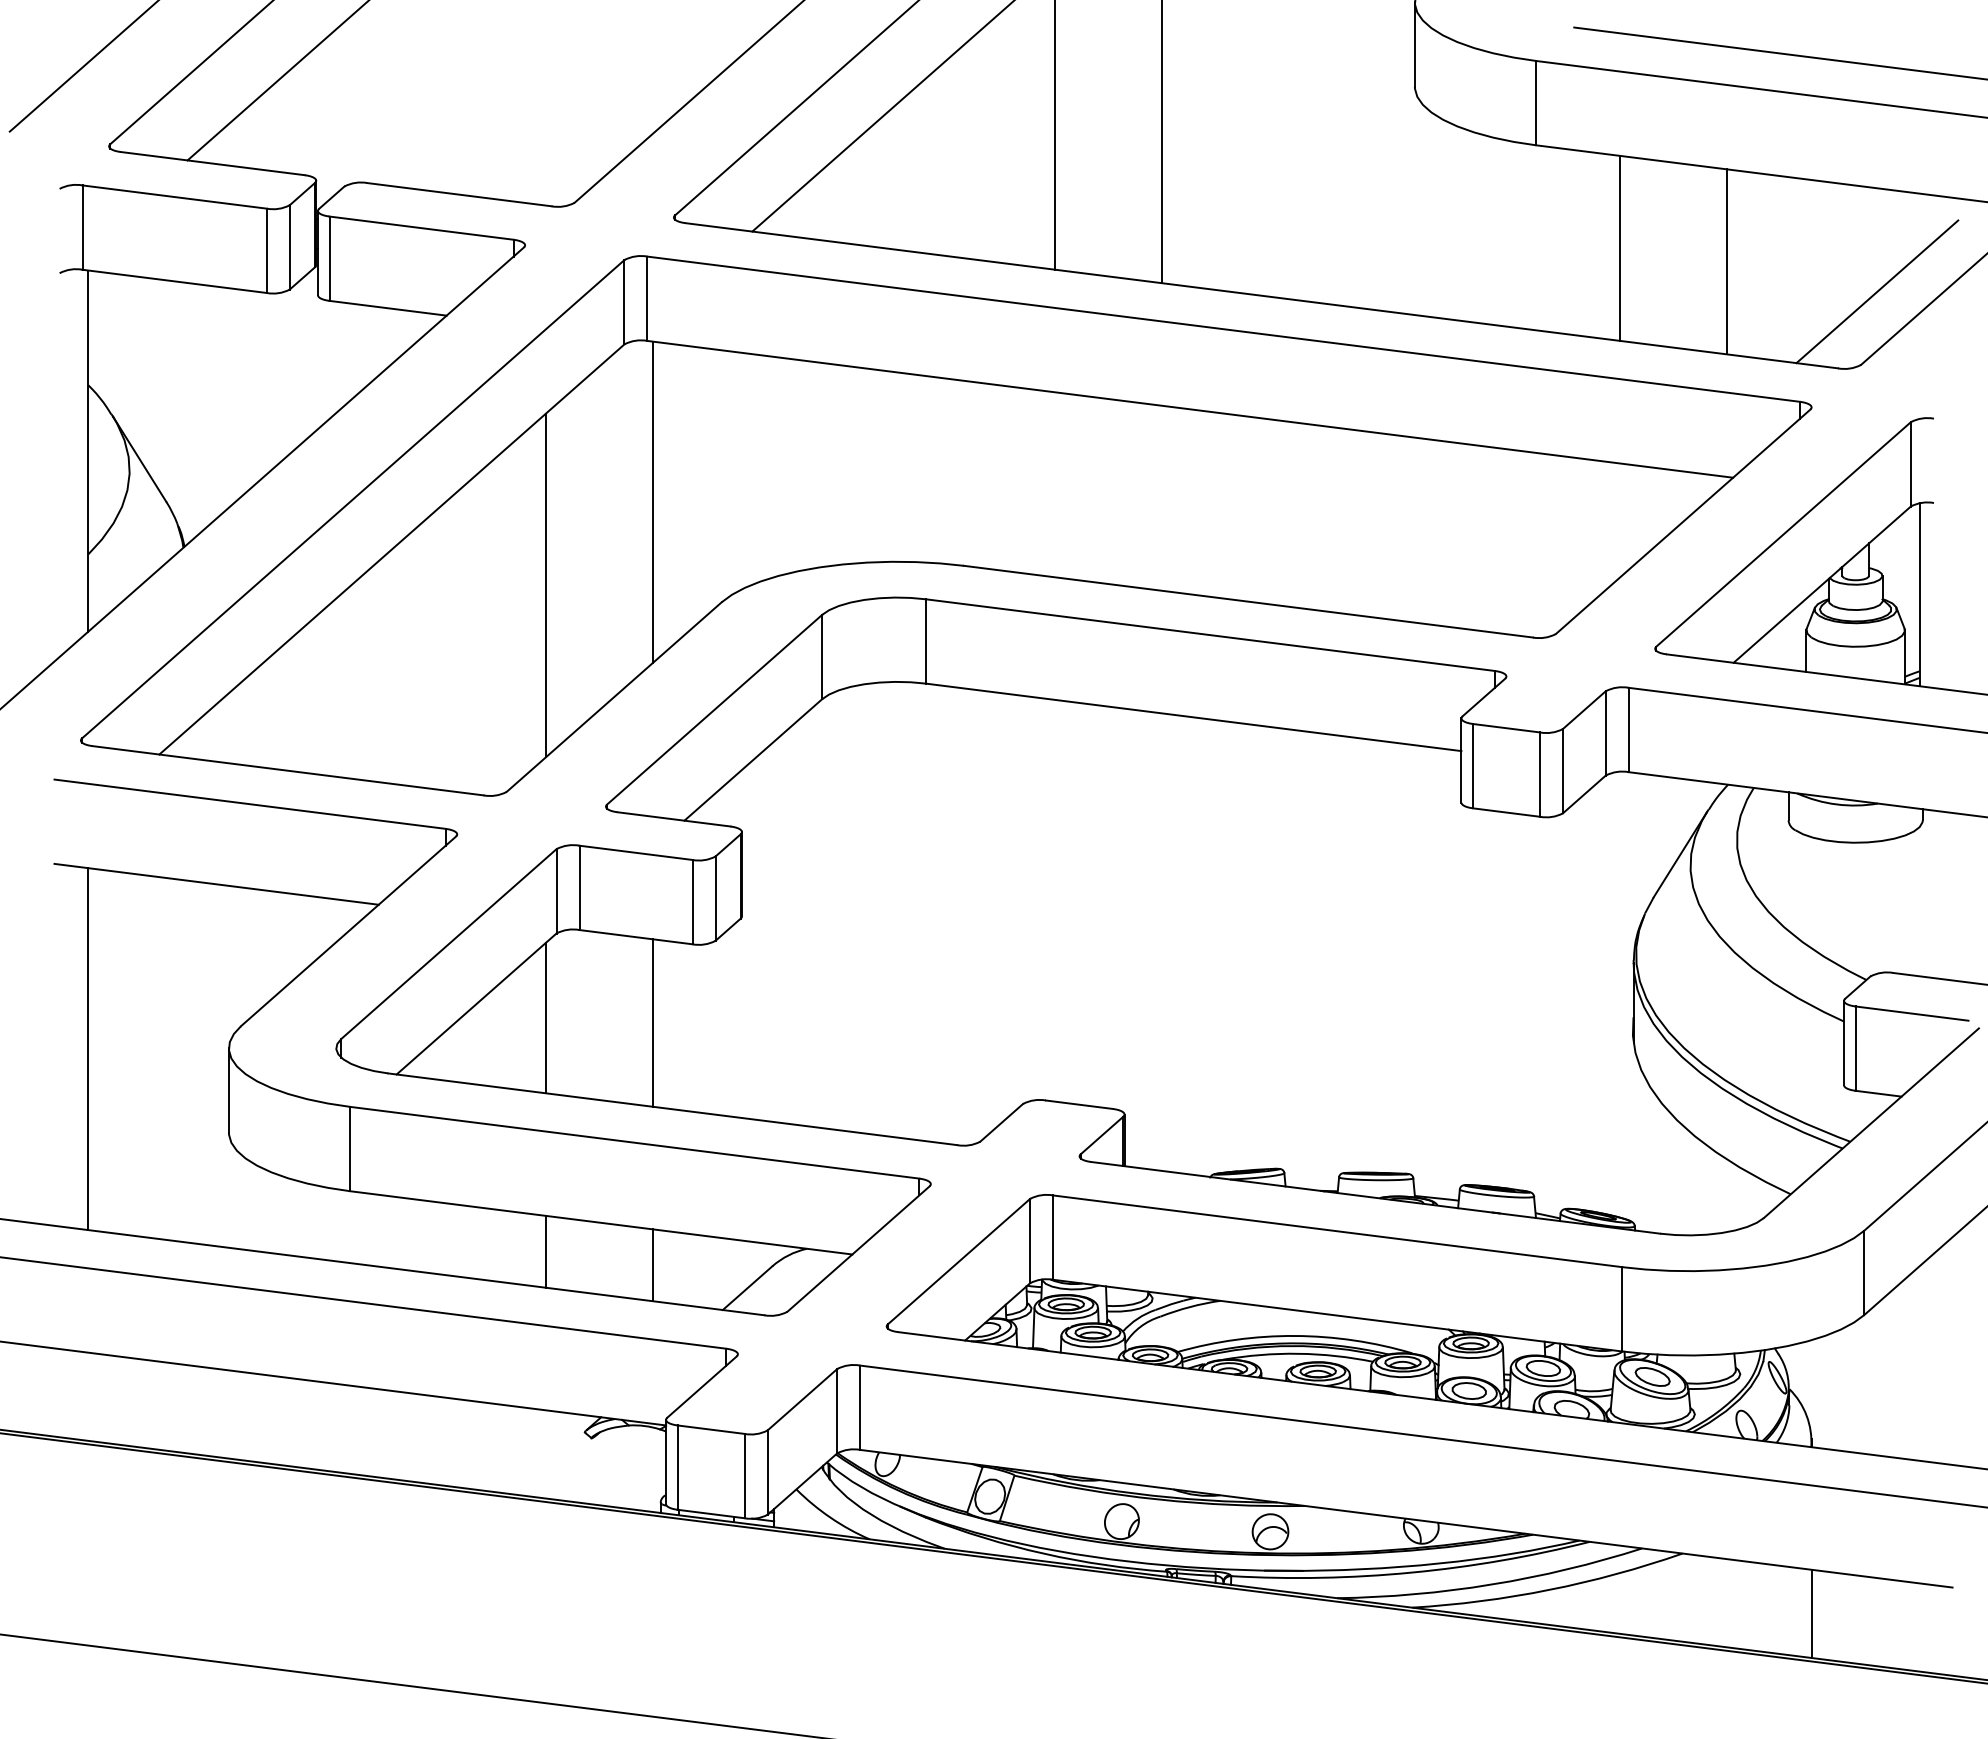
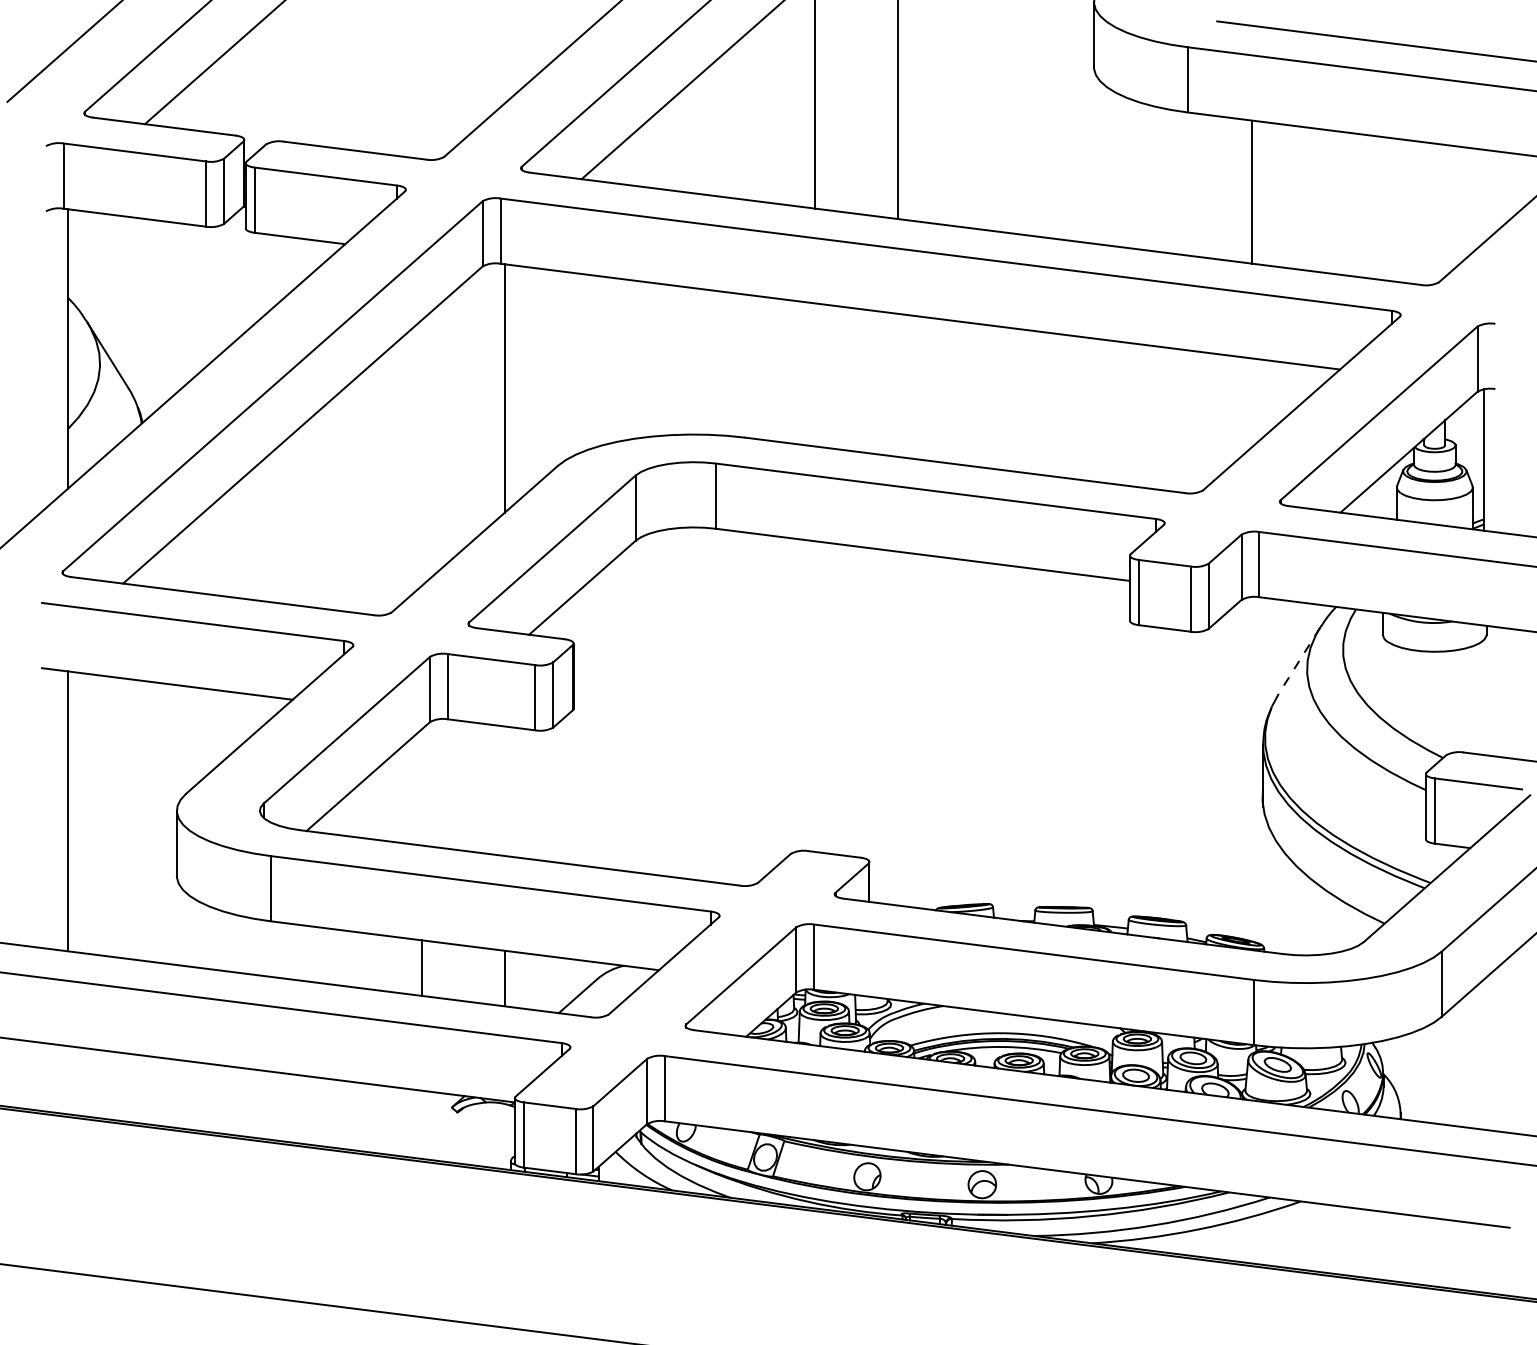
line: (1726, 261) -> (1334, 202), removed
line: (1877, 291) -> (1451, 225), removed
line: (545, 585) -> (421, 452), removed
line: (1680, 855) -> (1299, 661), solid -> dashed
line: (545, 1017) -> (421, 786), removed
line: (653, 1022) -> (505, 790), removed
line: (1811, 1613) -> (1400, 1247), removed

